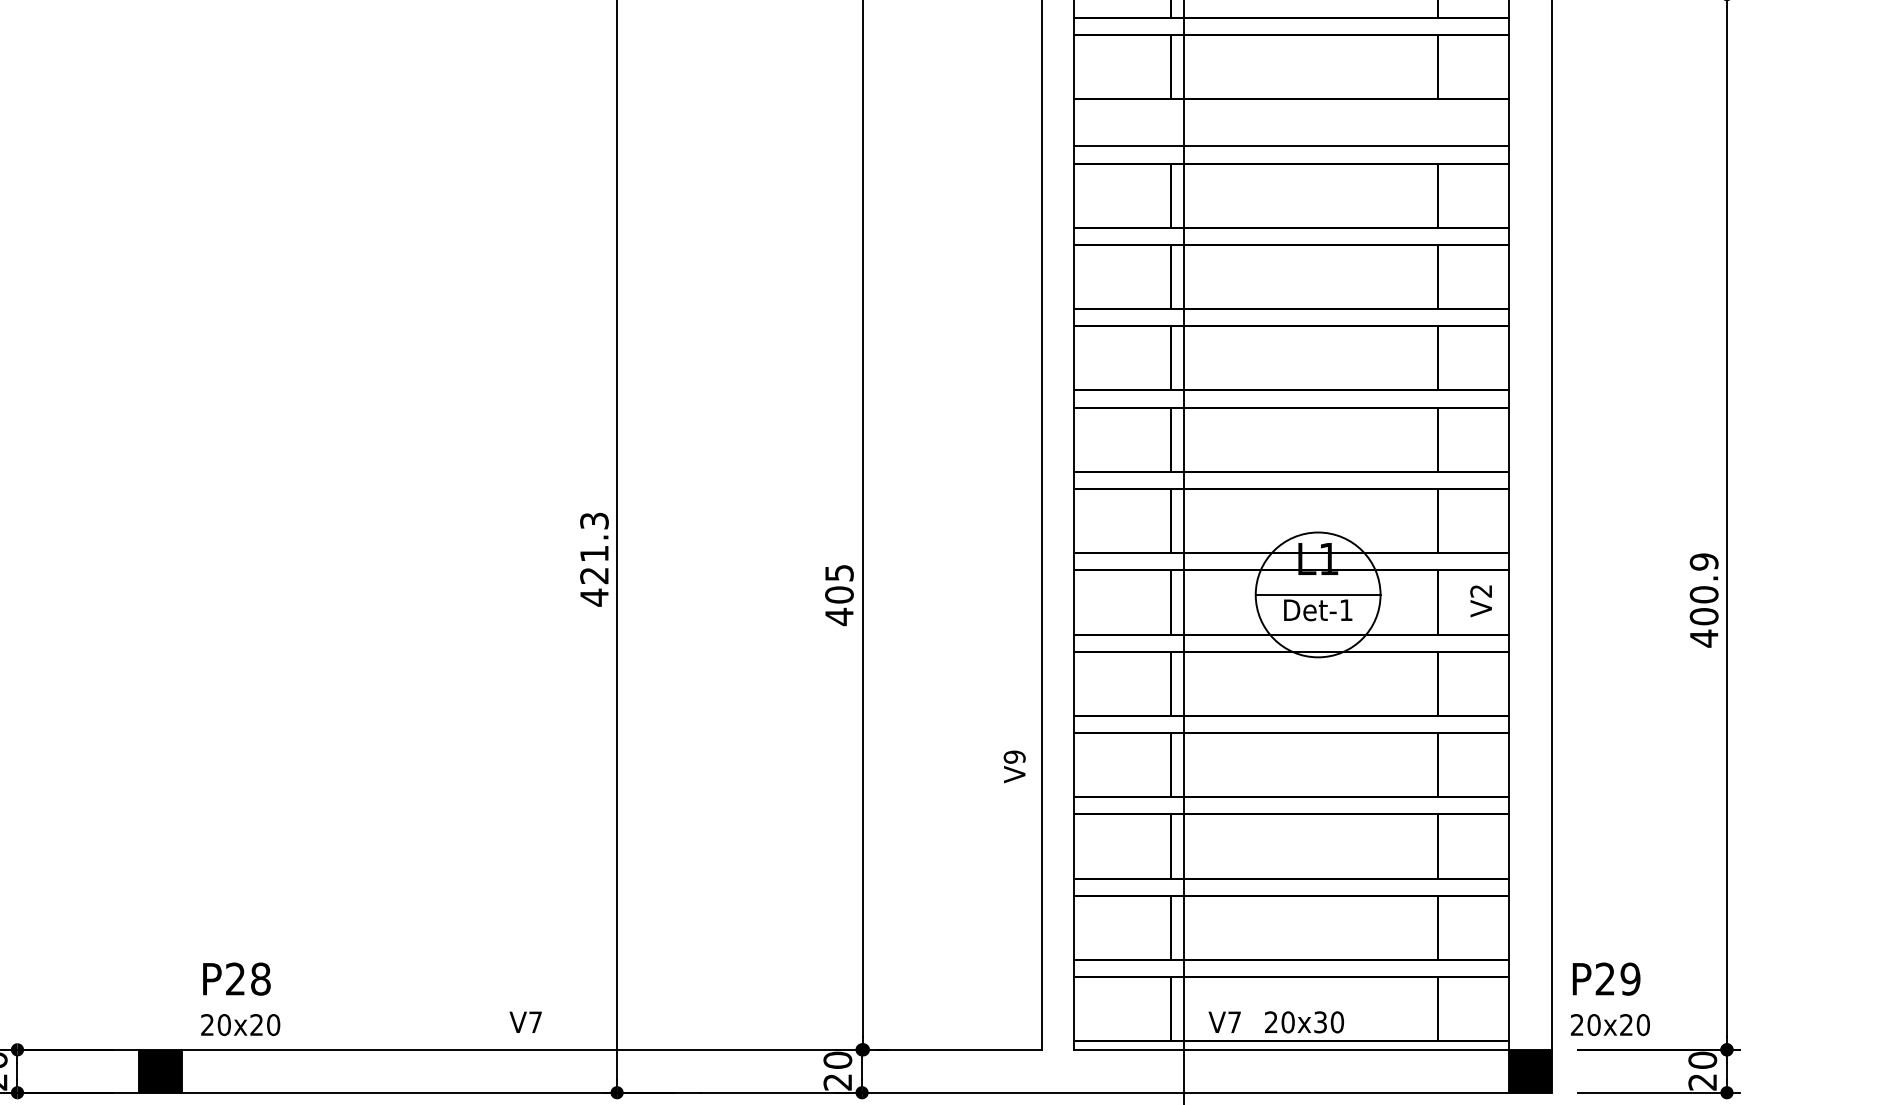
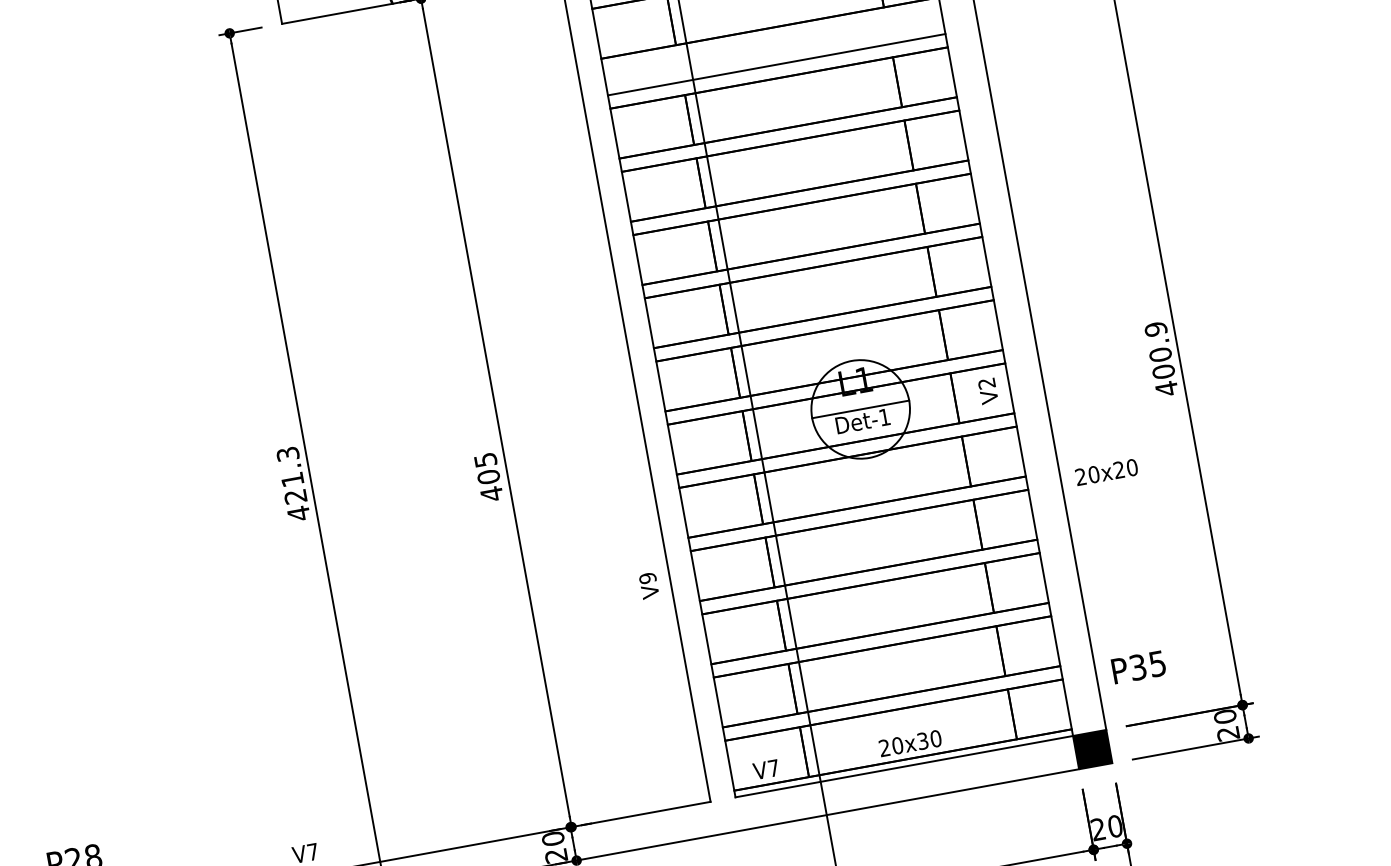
text: (1617, 978) -> (1147, 665), P29 -> P35
text: (1224, 1021) -> (765, 769), moved
text: (1610, 1025) -> (1106, 472), moved

